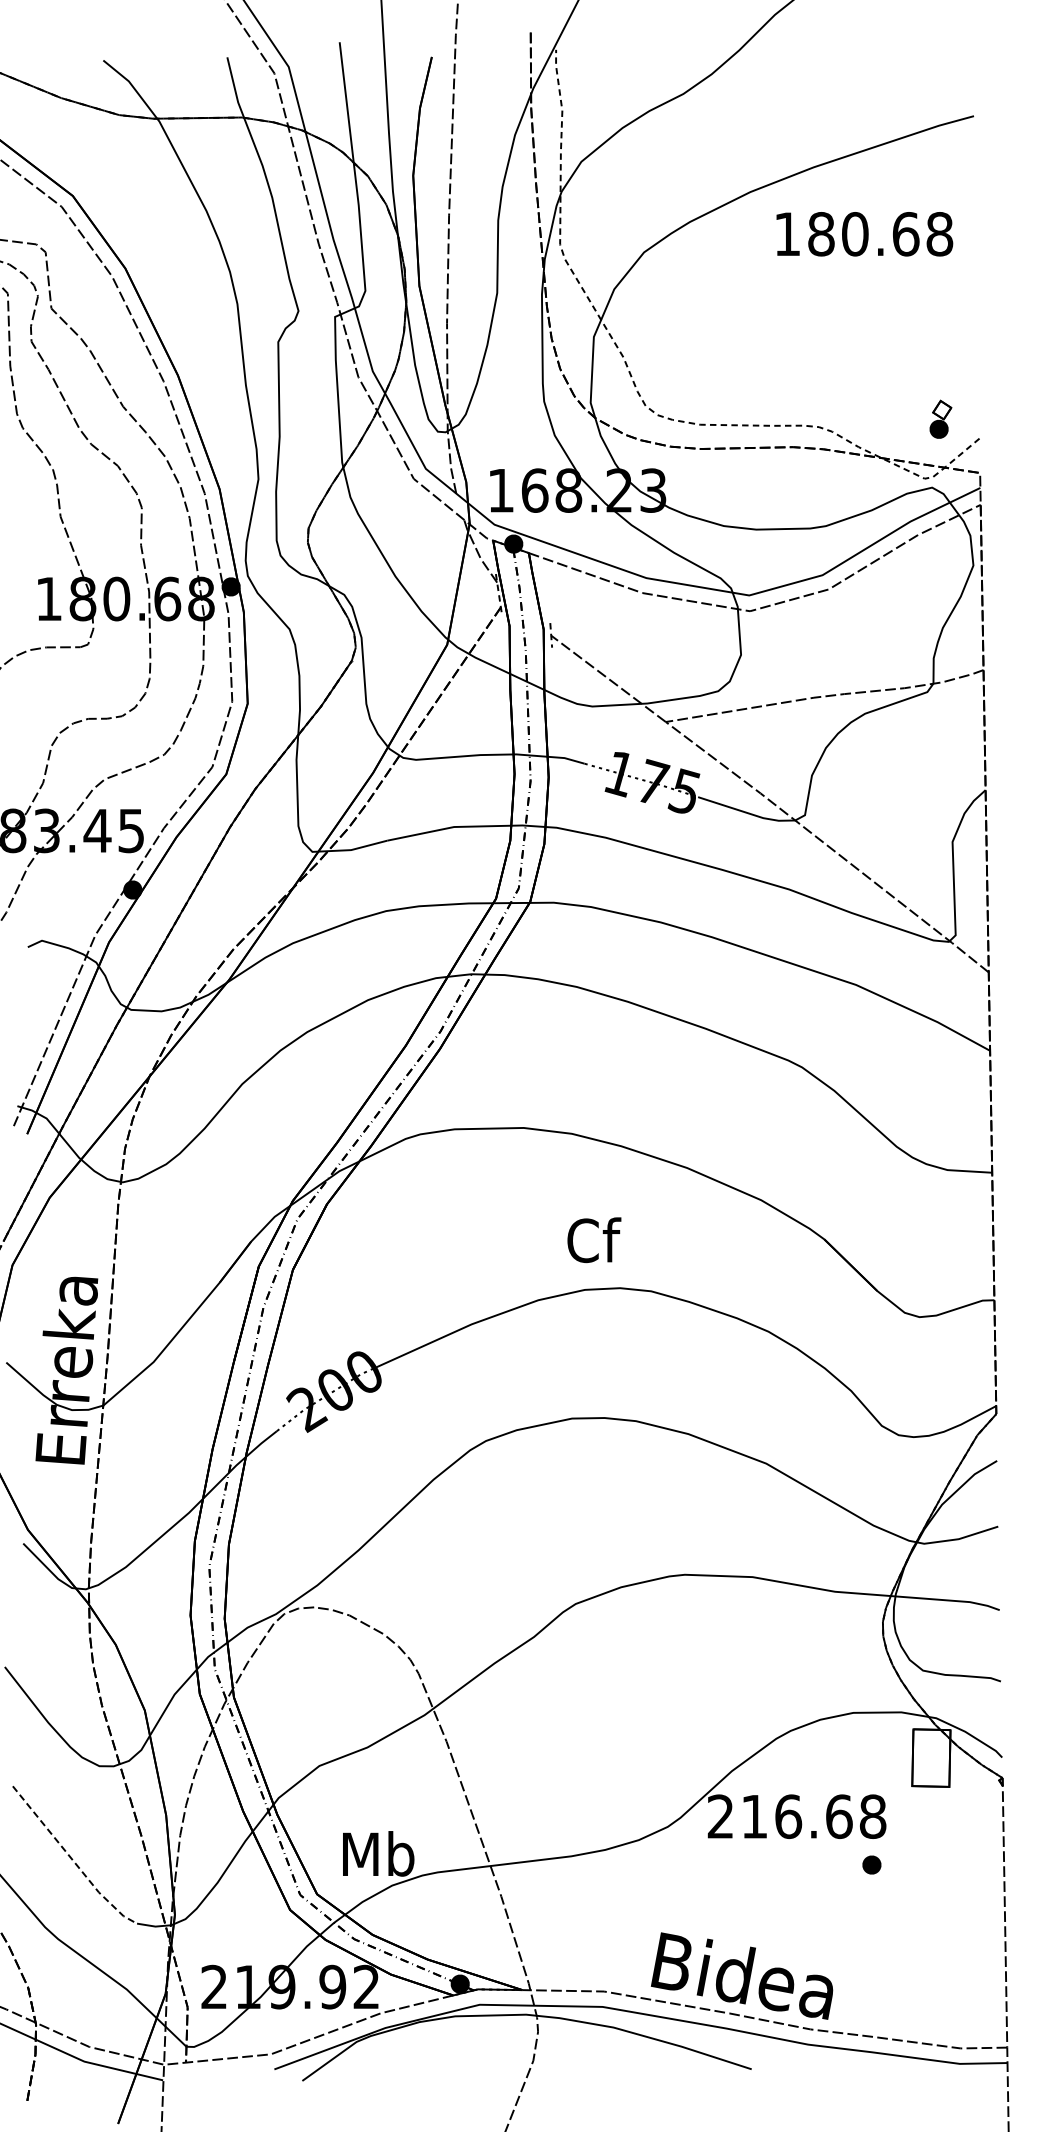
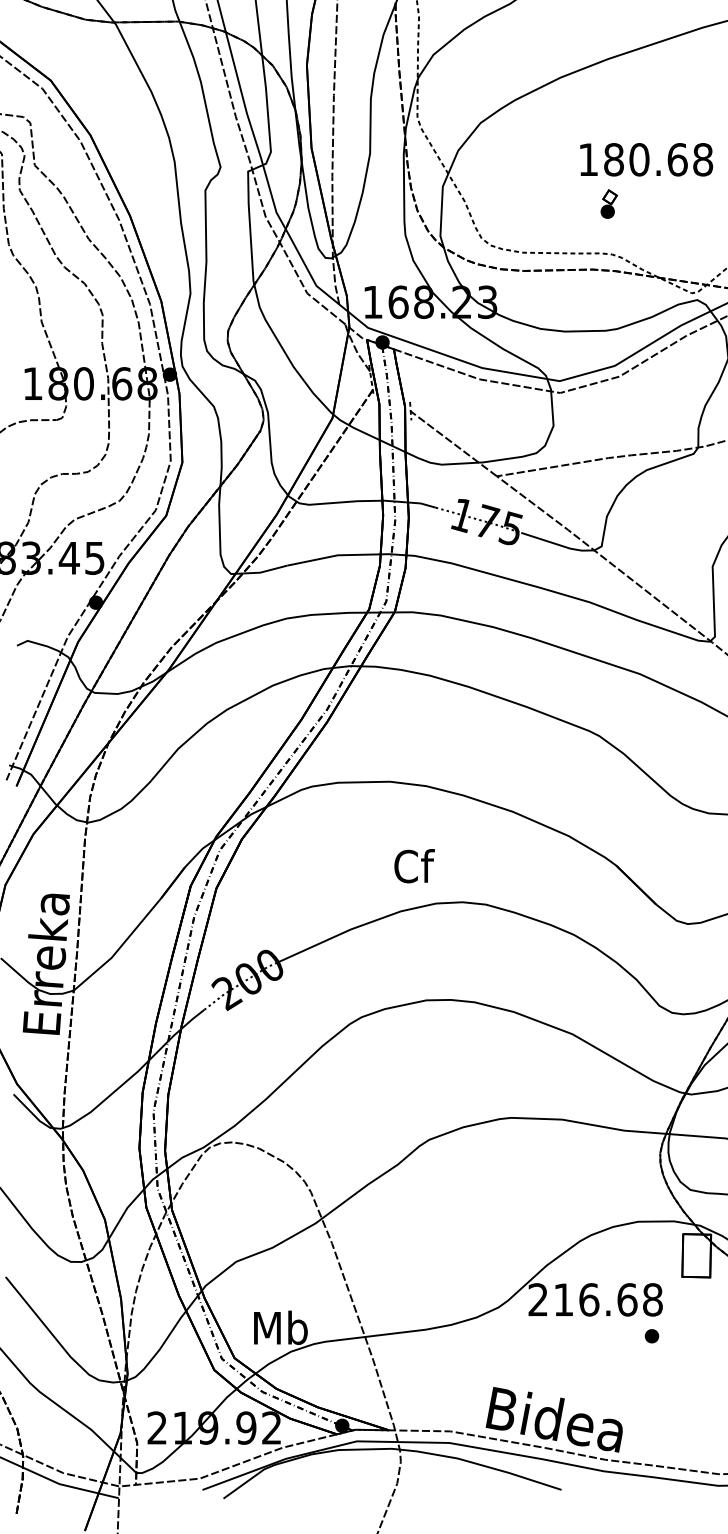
text: (864, 234) -> (646, 159), moved
part: (940, 418) -> (608, 203), moved
text: (594, 1240) -> (414, 866), moved
line: (72, 1859) -> (50, 1332), dashed -> solid

